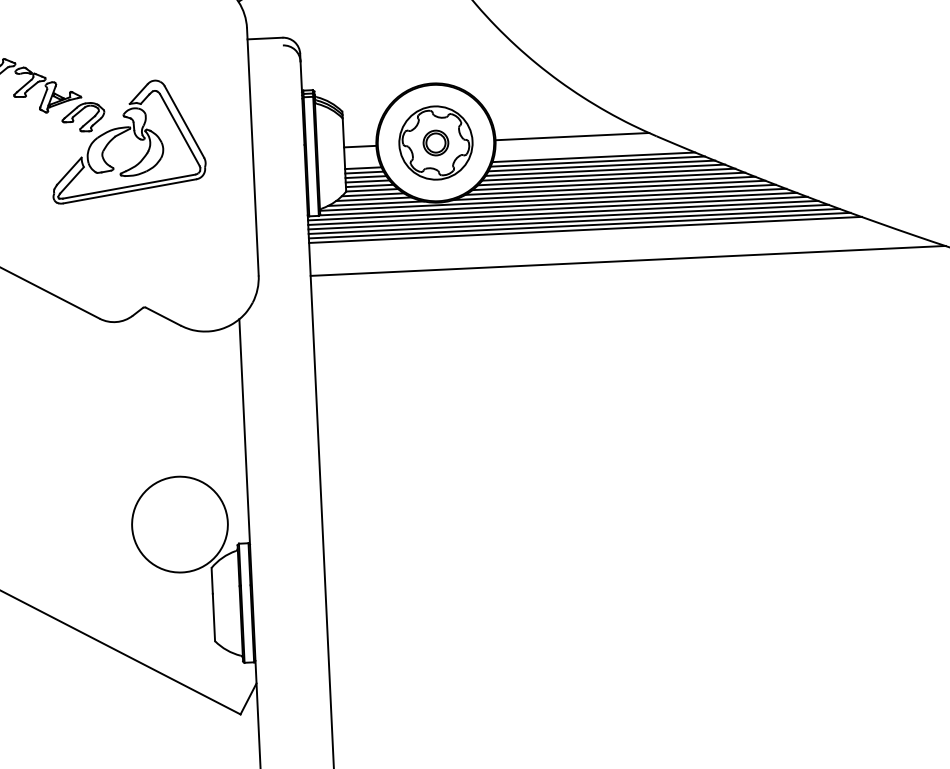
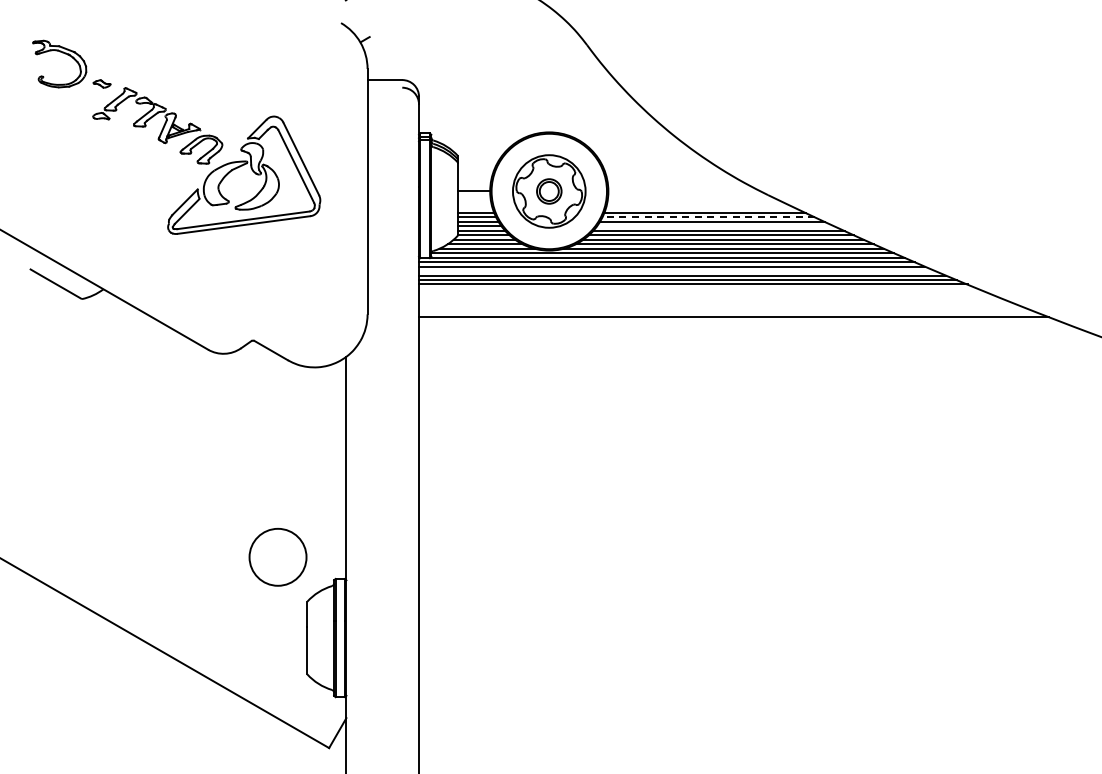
line: (572, 136) -> (684, 191), removed
line: (597, 161) -> (708, 217), solid -> dashed
line: (605, 170) -> (715, 226), removed
line: (568, 217) -> (677, 271), removed
circle: (179, 523) -> (277, 556), size x0.6

